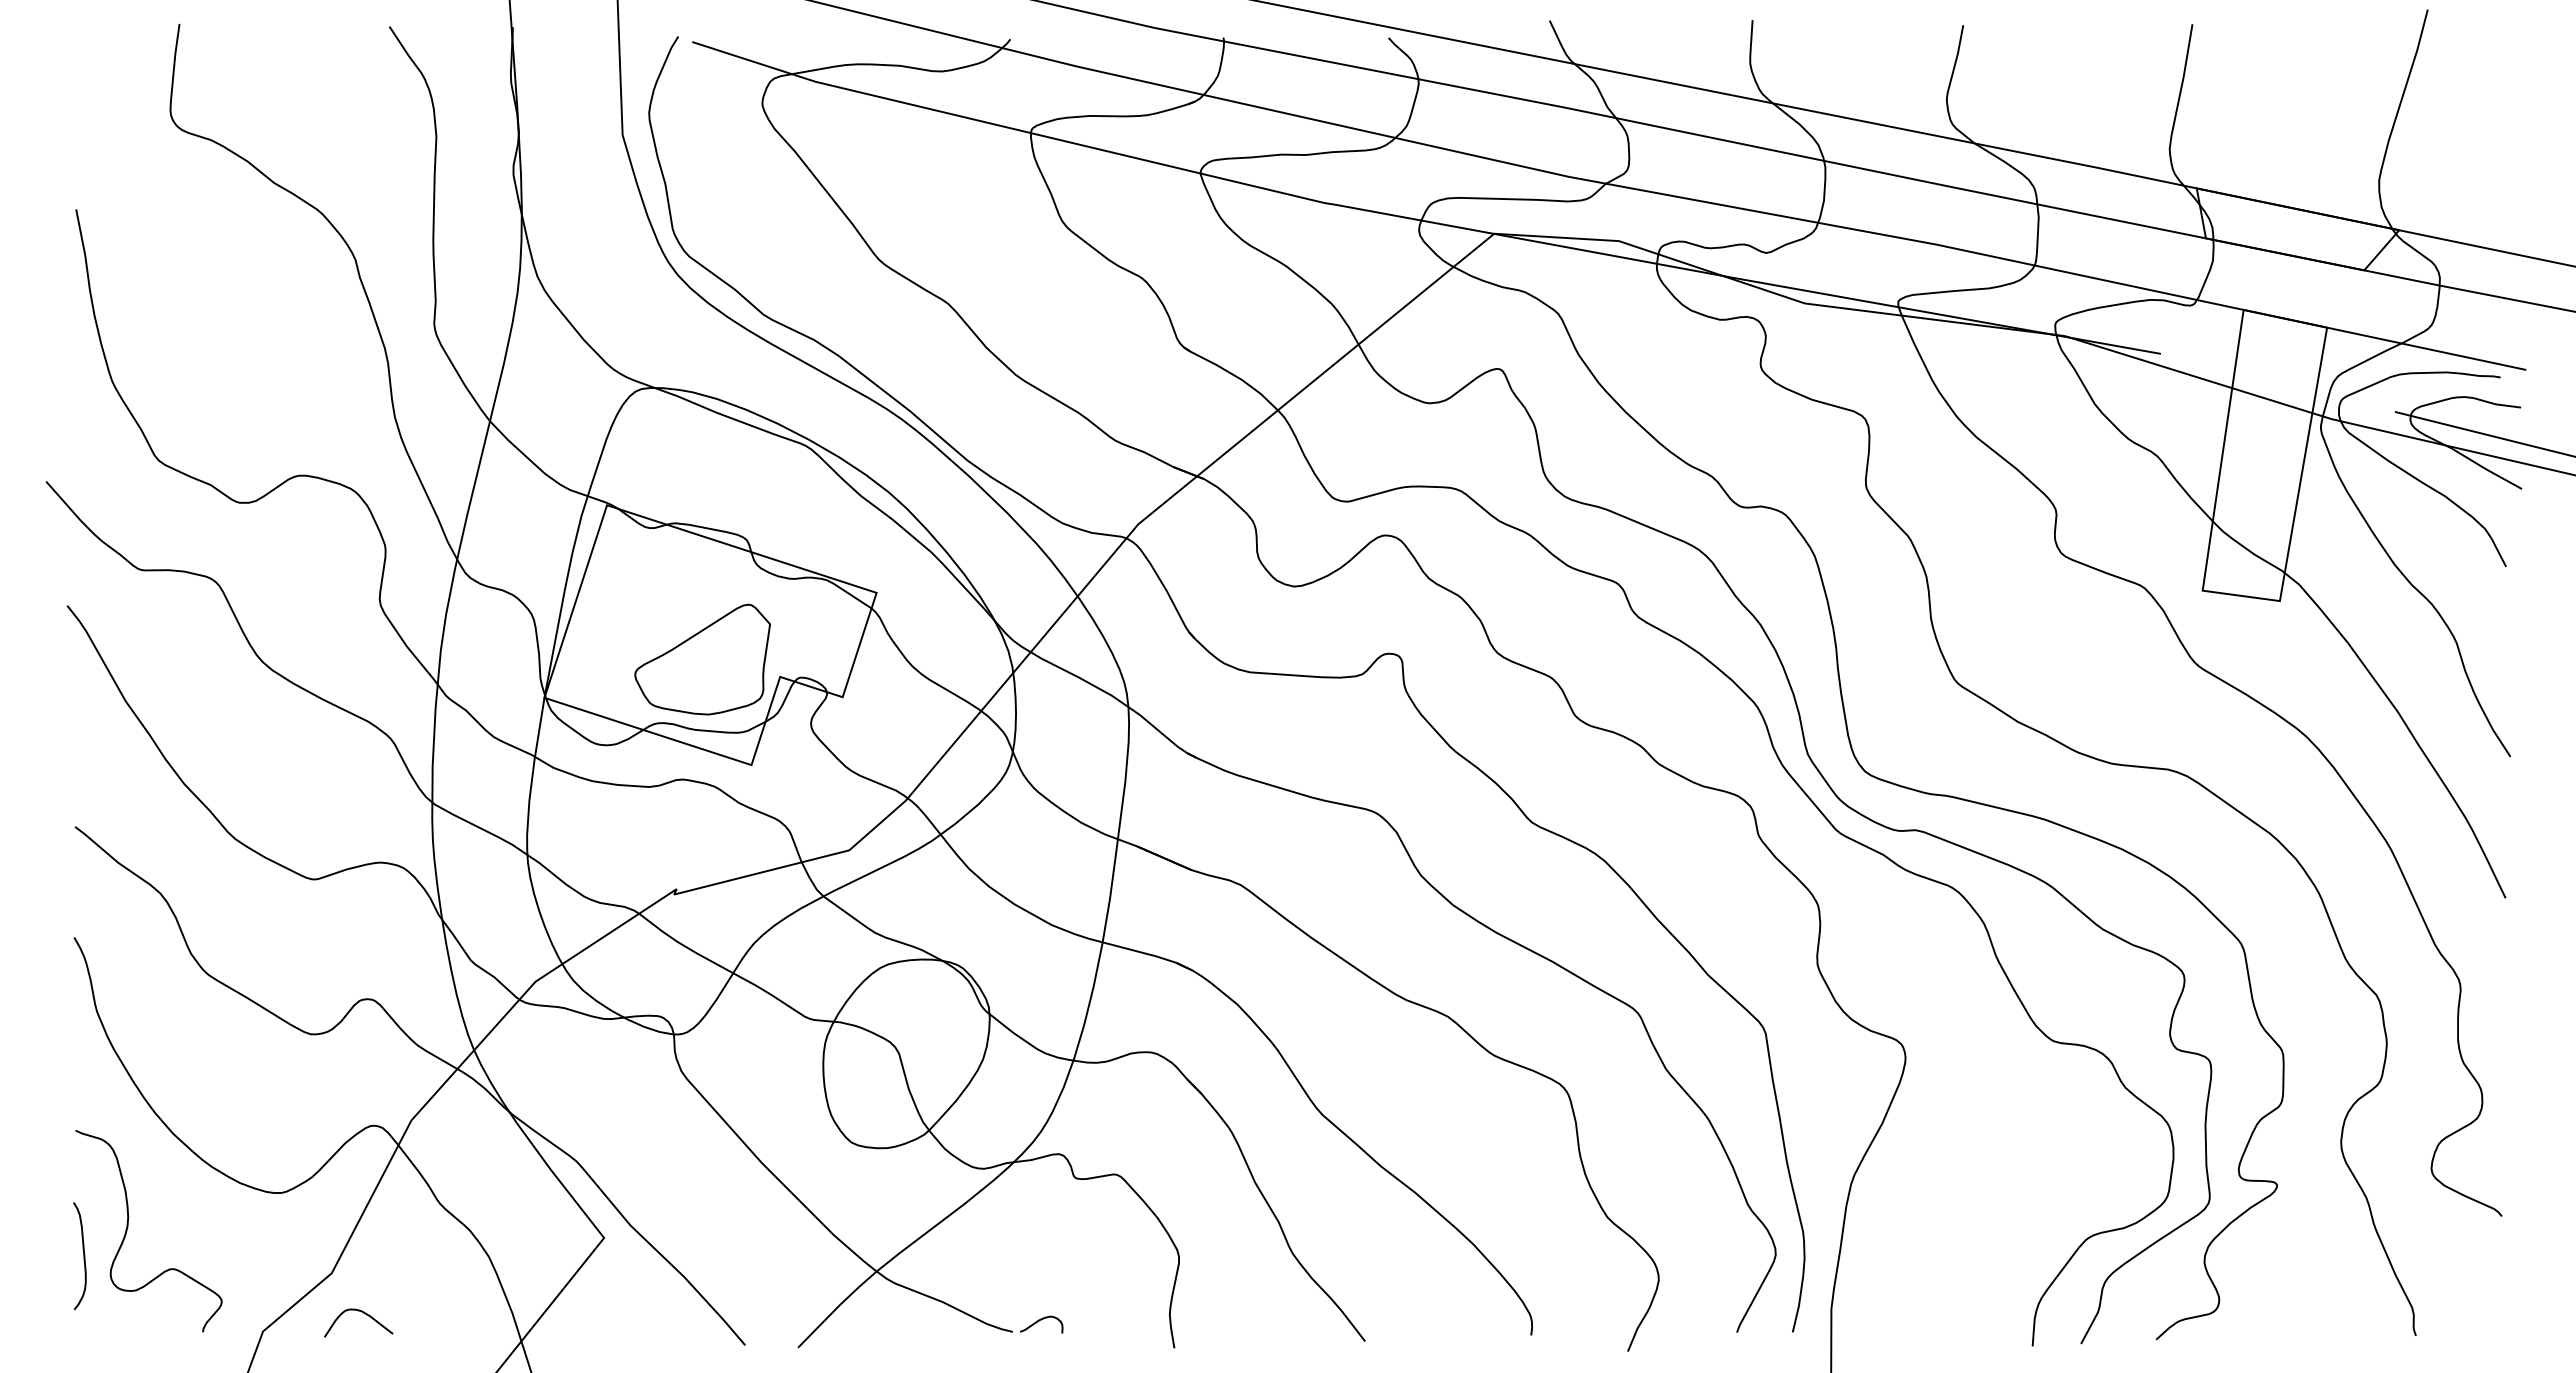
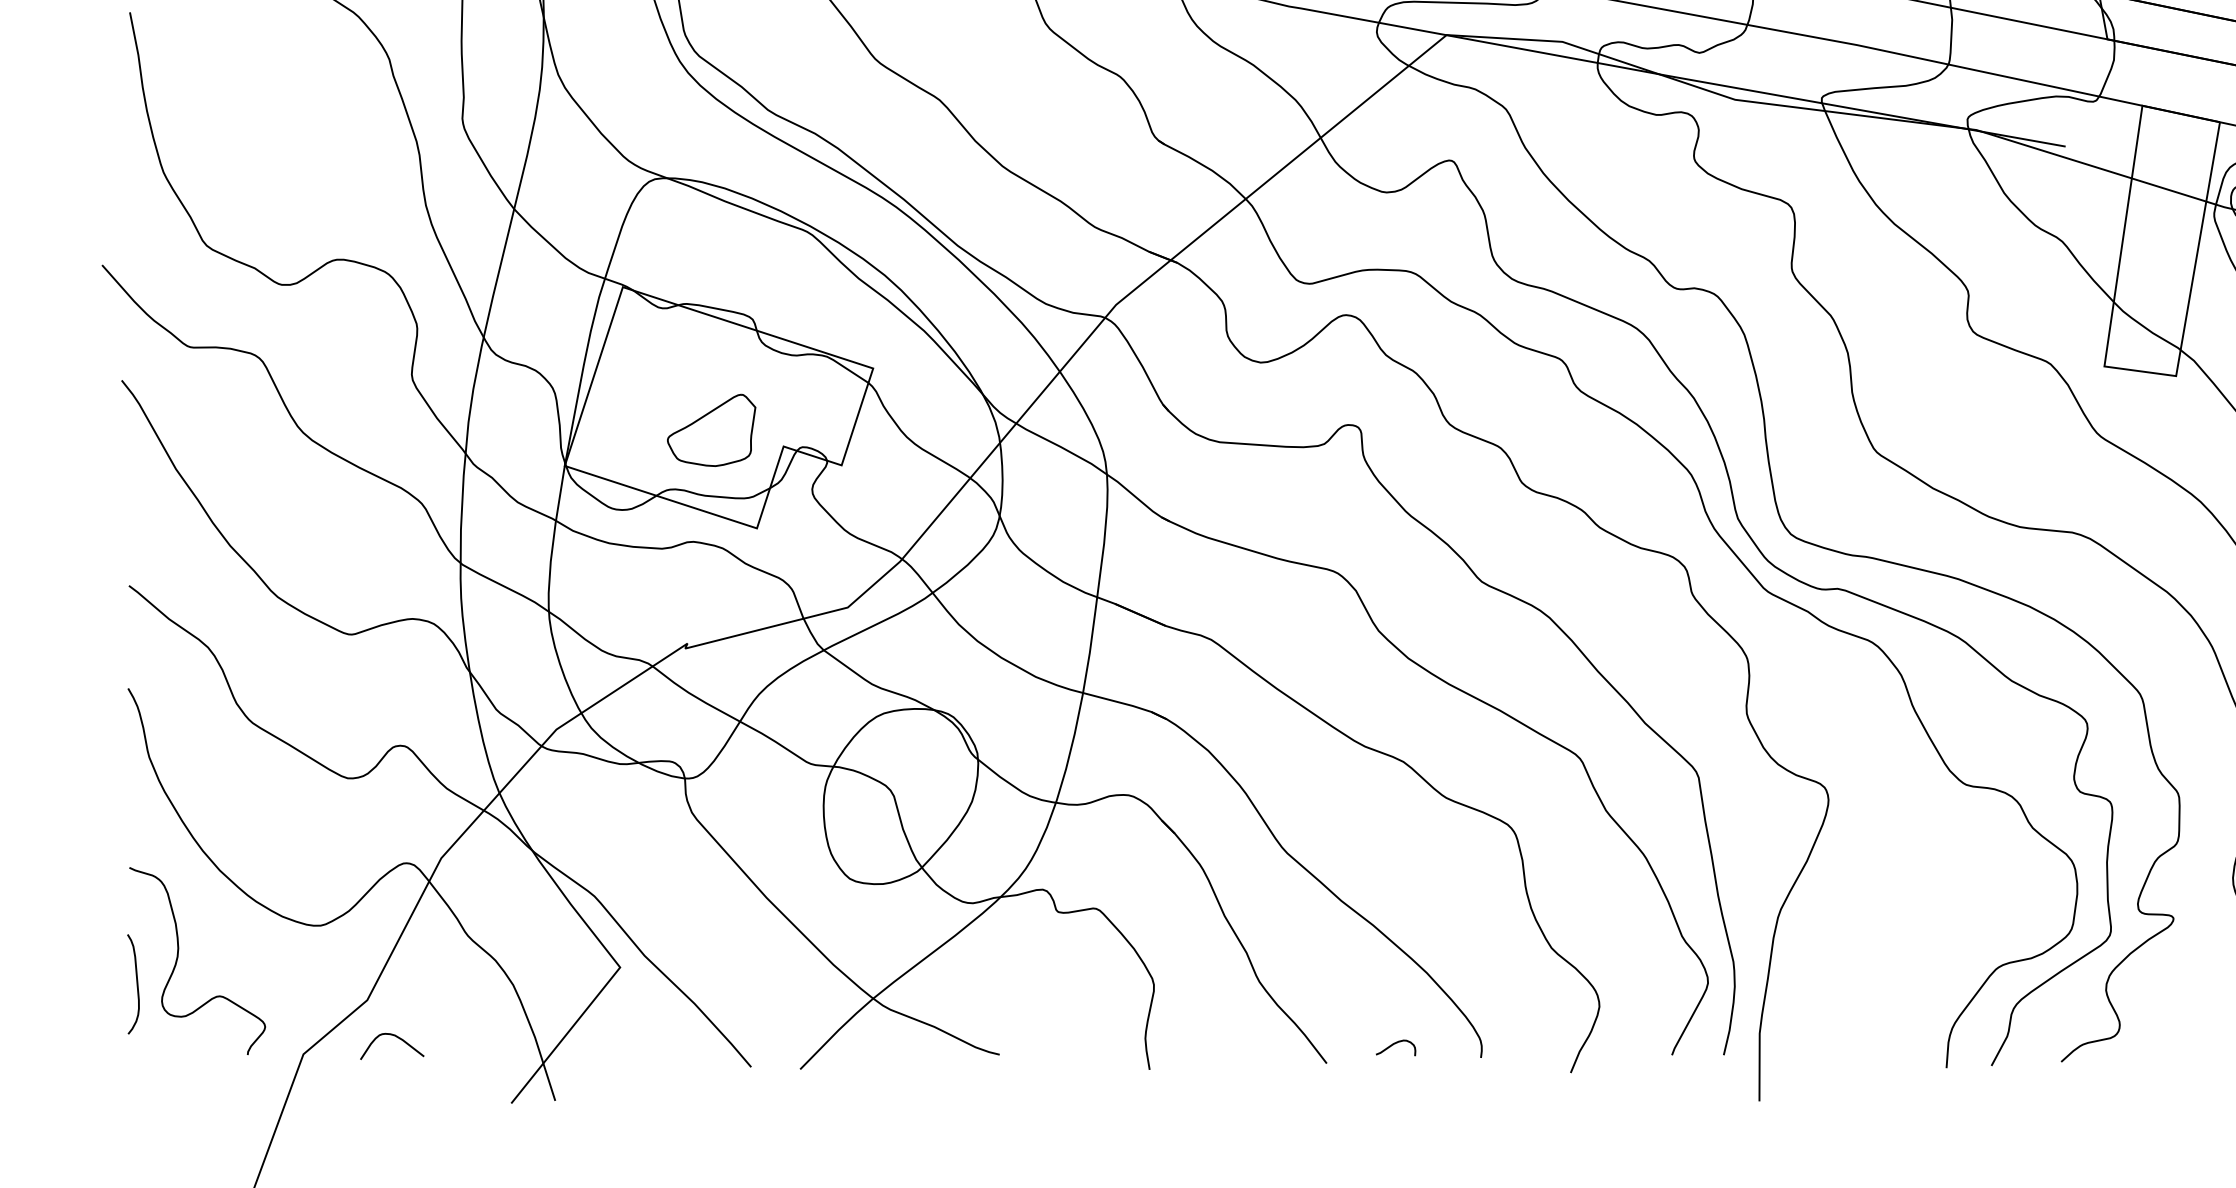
part: (702, 659) -> (711, 430), size x0.7
curve: (1039, 1321) -> (1393, 1045), moved

